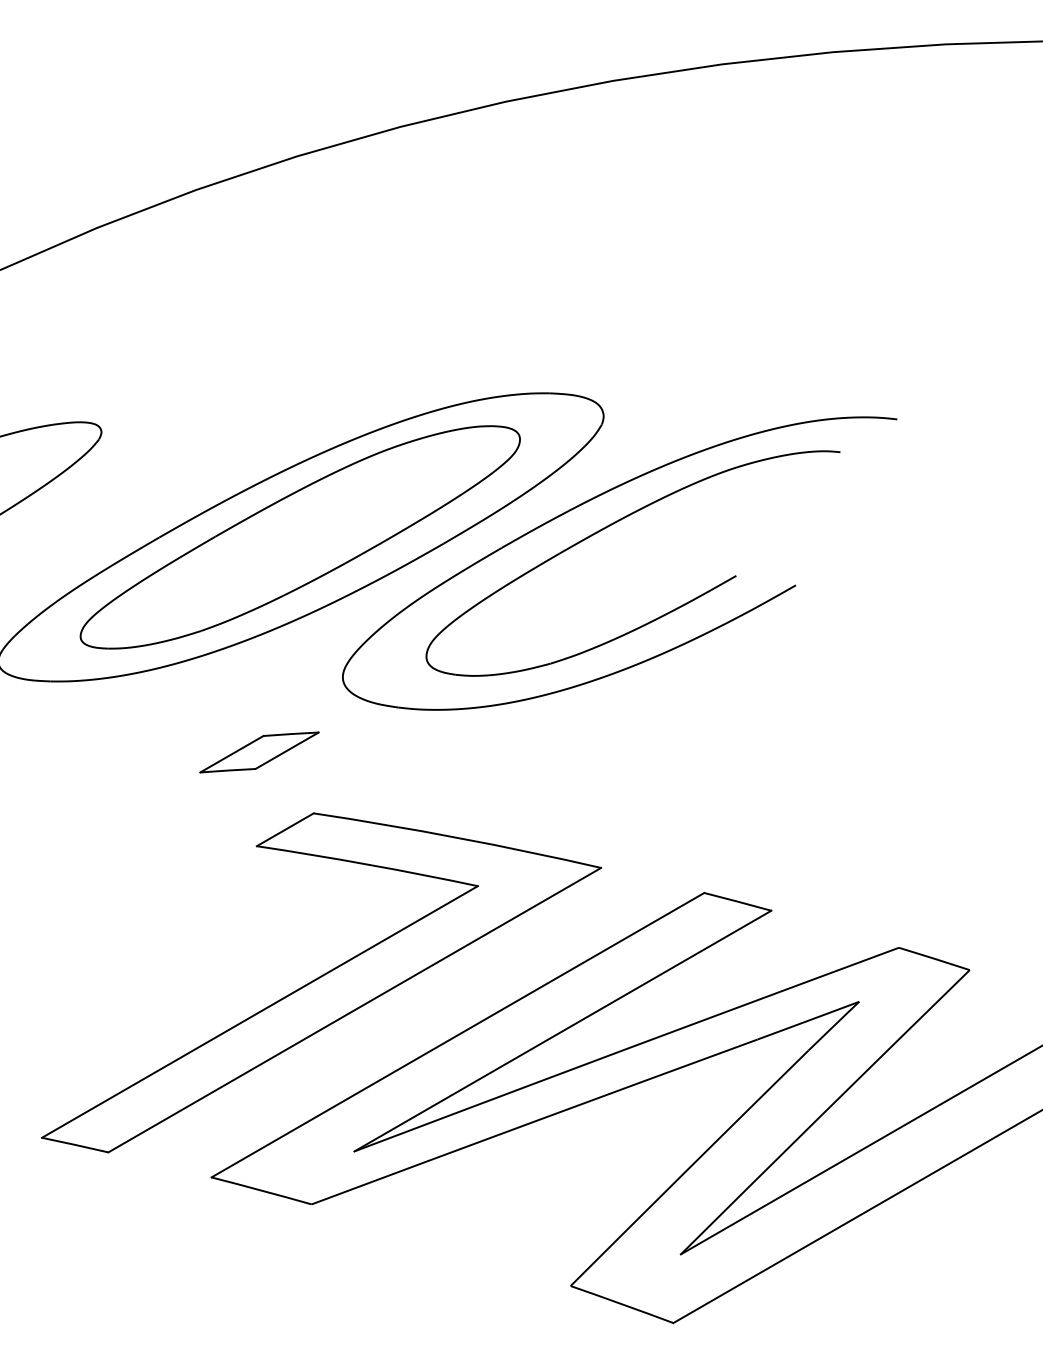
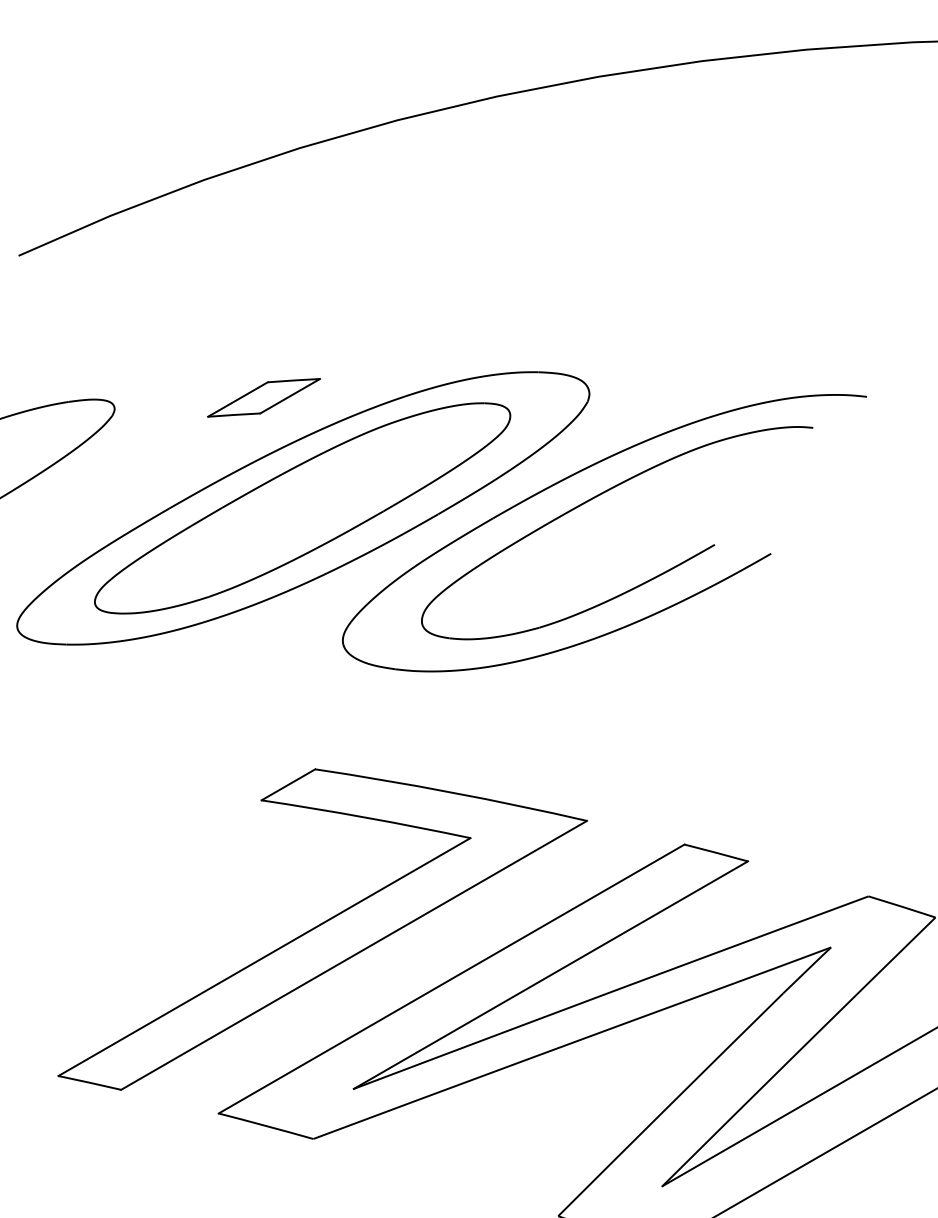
part: (259, 752) -> (264, 397), moved

